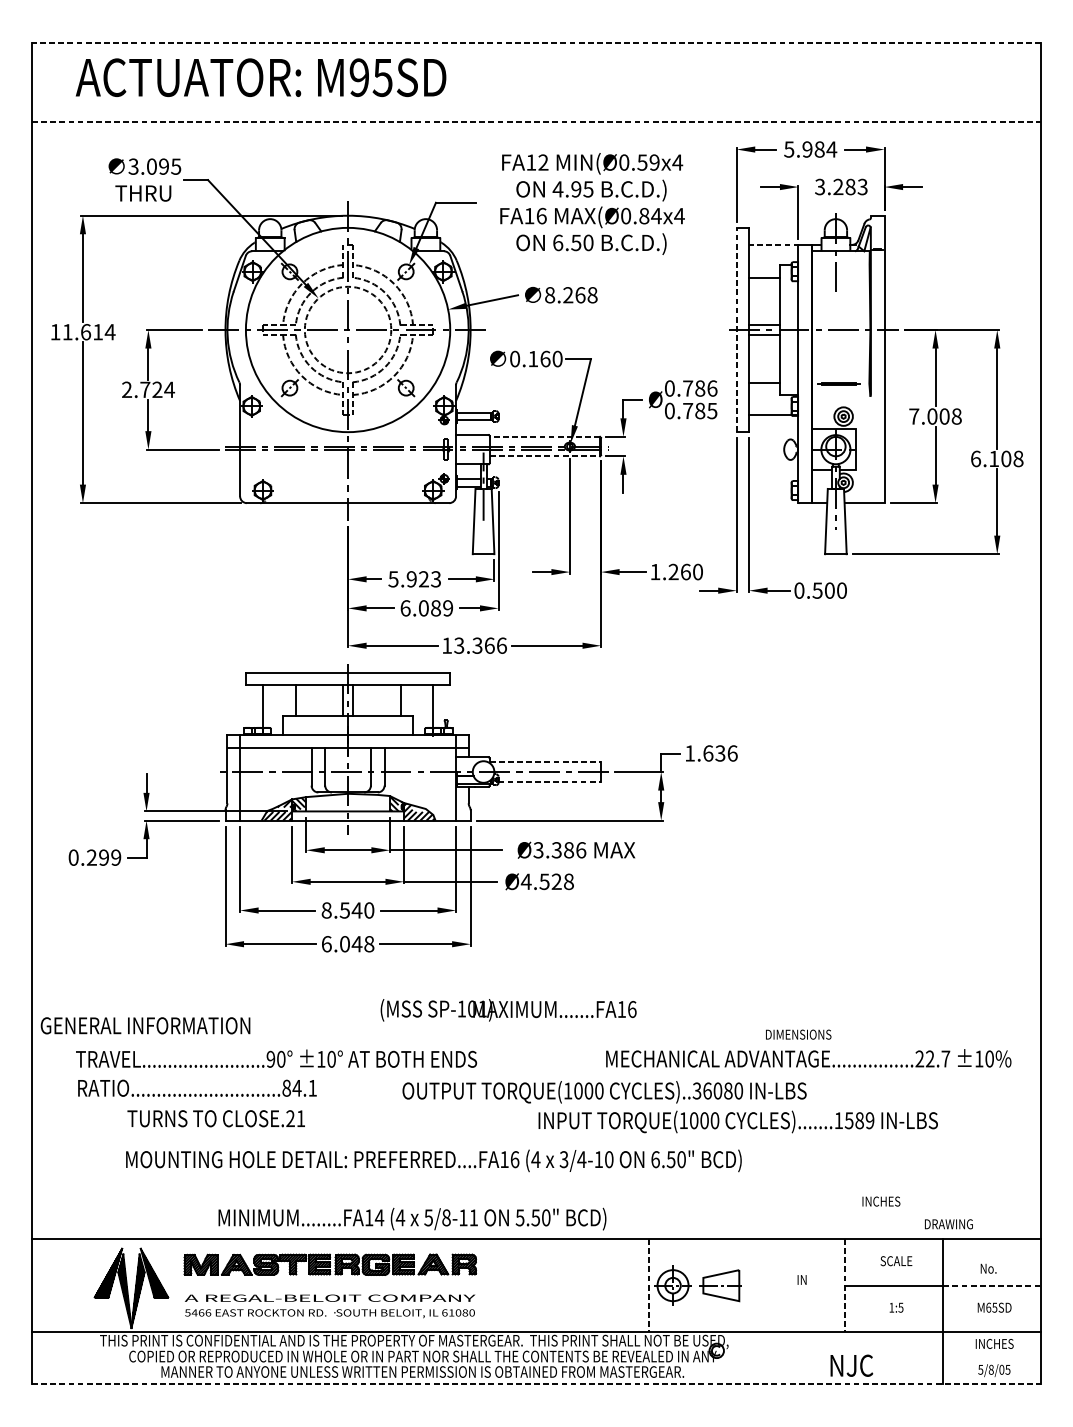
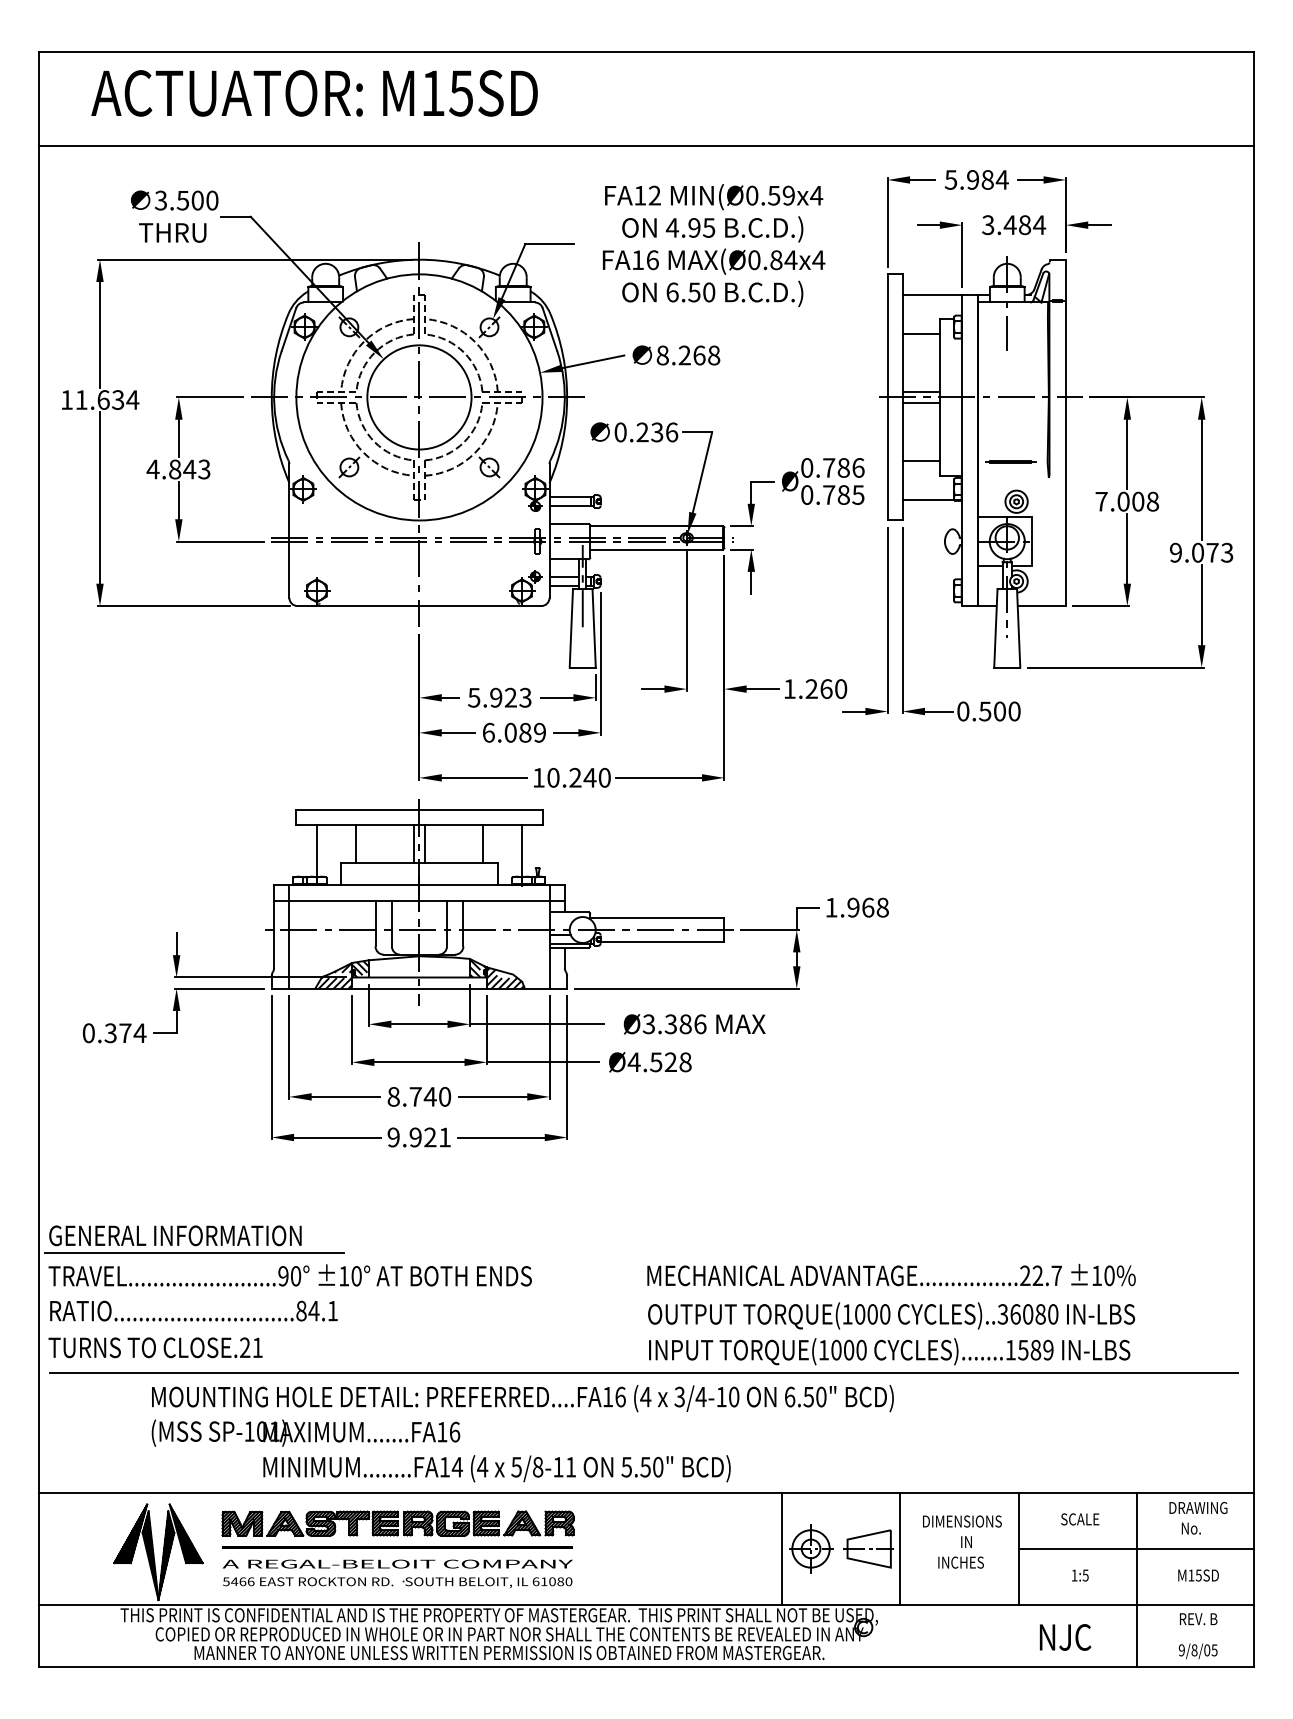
line: (536, 42) -> (646, 51), dashed -> solid
text: (358, 77) -> (432, 93), M95SD -> M15SD
line: (536, 121) -> (646, 146), dashed -> solid
text: (163, 166) -> (197, 200), 3.095 -> 3.500
text: (850, 187) -> (1024, 225), 3.283 -> 3.484
line: (773, 244) -> (932, 294), dashed -> solid
line: (736, 329) -> (887, 396), dashed -> solid
circle: (348, 330) -> (419, 397), dashed -> solid
text: (98, 331) -> (118, 399), 11.614 -> 11.634
text: (545, 359) -> (657, 432), 0.160 -> 0.236
text: (148, 389) -> (178, 469), 2.724 -> 4.843
line: (544, 437) -> (656, 526), dashed -> solid
line: (544, 456) -> (656, 549), dashed -> solid
text: (997, 458) -> (1201, 552), 6.108 -> 9.073
text: (480, 645) -> (578, 777), 13.366 -> 10.240
text: (720, 753) -> (868, 907), 1.636 -> 1.968
line: (545, 762) -> (657, 918), dashed -> solid
line: (549, 781) -> (662, 941), dashed -> solid
text: (104, 857) -> (125, 1033), 0.299 -> 0.374
text: (344, 910) -> (415, 1096), 8.540 -> 8.740
text: (348, 944) -> (419, 1137), 6.048 -> 9.921
text: (508, 1009) -> (305, 1432), moved
text: (798, 1034) -> (962, 1521), moved
line: (161, 1039) -> (194, 1252), added
text: (808, 1057) -> (891, 1274), moved
text: (275, 1058) -> (289, 1275), moved
text: (197, 1087) -> (193, 1310), moved
text: (604, 1091) -> (891, 1315), moved
text: (216, 1118) -> (155, 1347), moved
line: (534, 1139) -> (644, 1372), added
text: (880, 1201) -> (960, 1562), moved
text: (948, 1223) -> (1198, 1507), moved
line: (329, 1284) -> (397, 1547), added
line: (747, 1285) -> (900, 1548), added
line: (992, 1285) -> (1195, 1548), dashed -> solid
line: (649, 1286) -> (782, 1549), dashed -> solid
line: (845, 1286) -> (1018, 1549), dashed -> solid
text: (988, 1307) -> (1191, 1575), M65SD -> M15SD
text: (994, 1344) -> (1198, 1619), INCHES -> REV. B
text: (851, 1365) -> (1065, 1637), moved
text: (980, 1369) -> (1181, 1650), 5/8/05 -> 9/8/05
line: (536, 1384) -> (646, 1667), dashed -> solid

